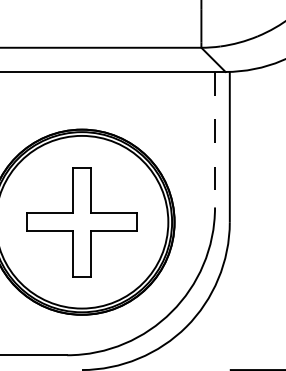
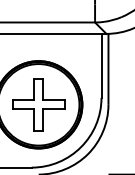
line: (215, 138) -> (101, 65), dashed -> solid

